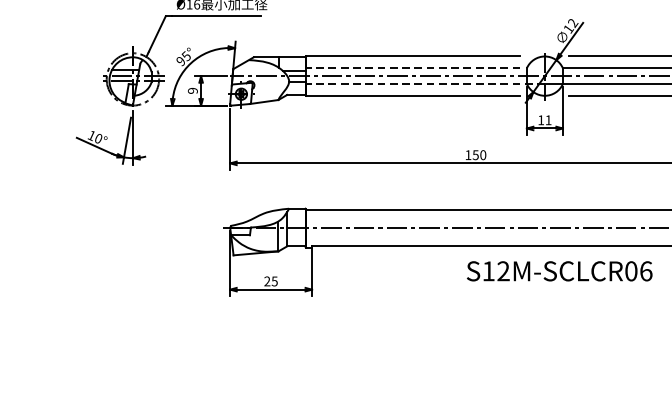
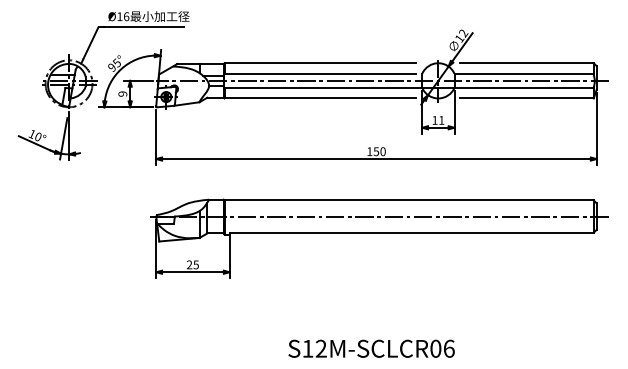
line: (412, 67) -> (319, 73), dashed -> solid
line: (424, 83) -> (330, 87), dashed -> solid
text: (559, 270) -> (371, 348), moved

